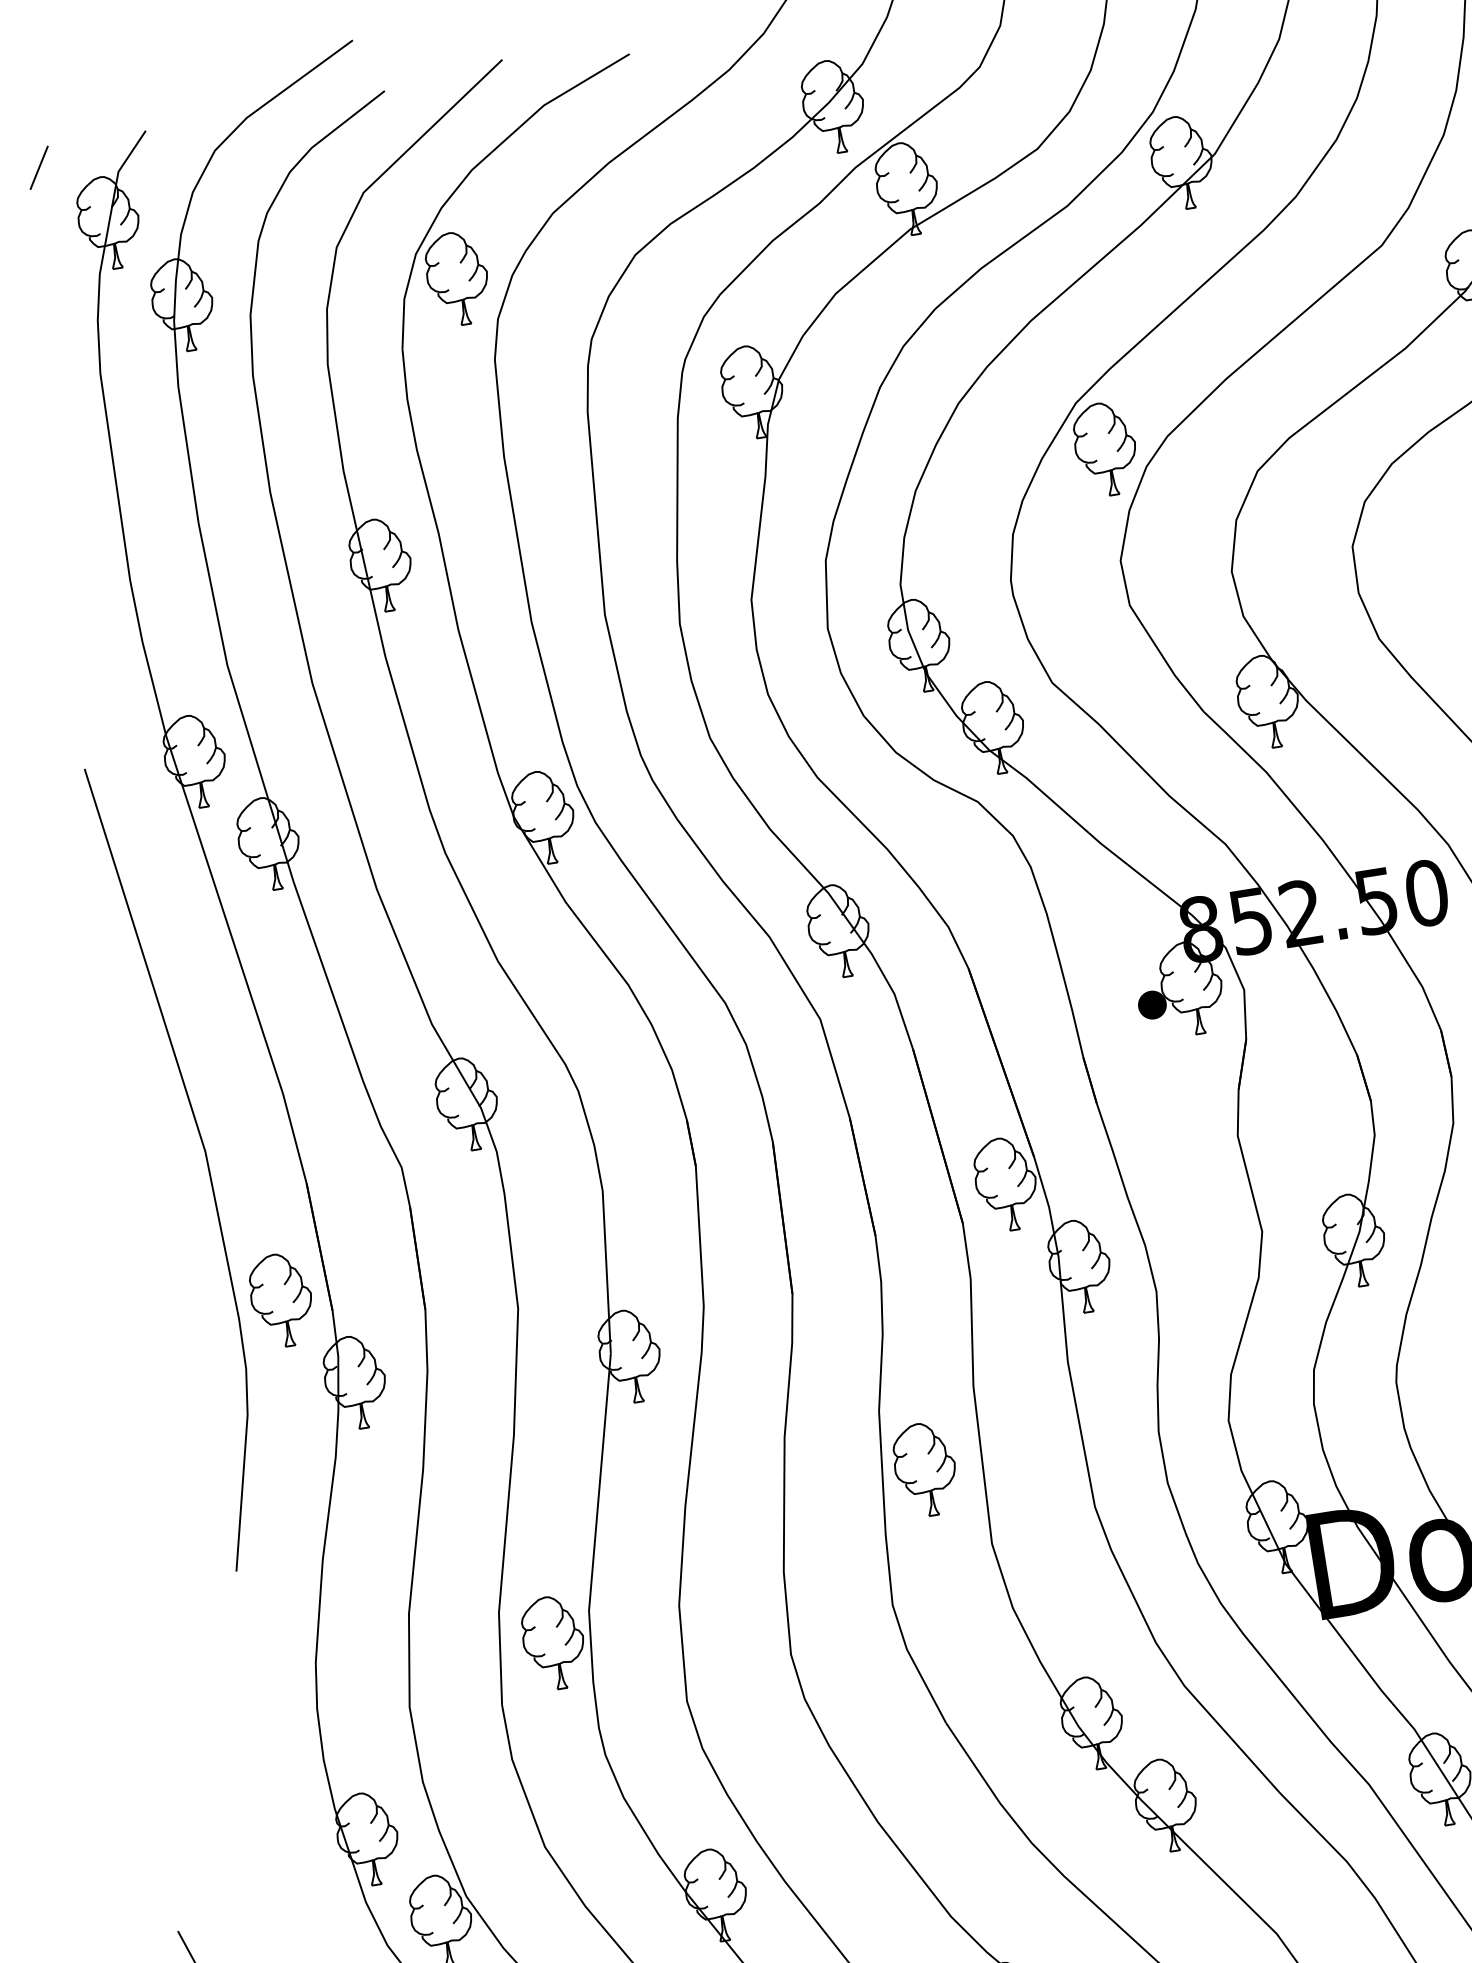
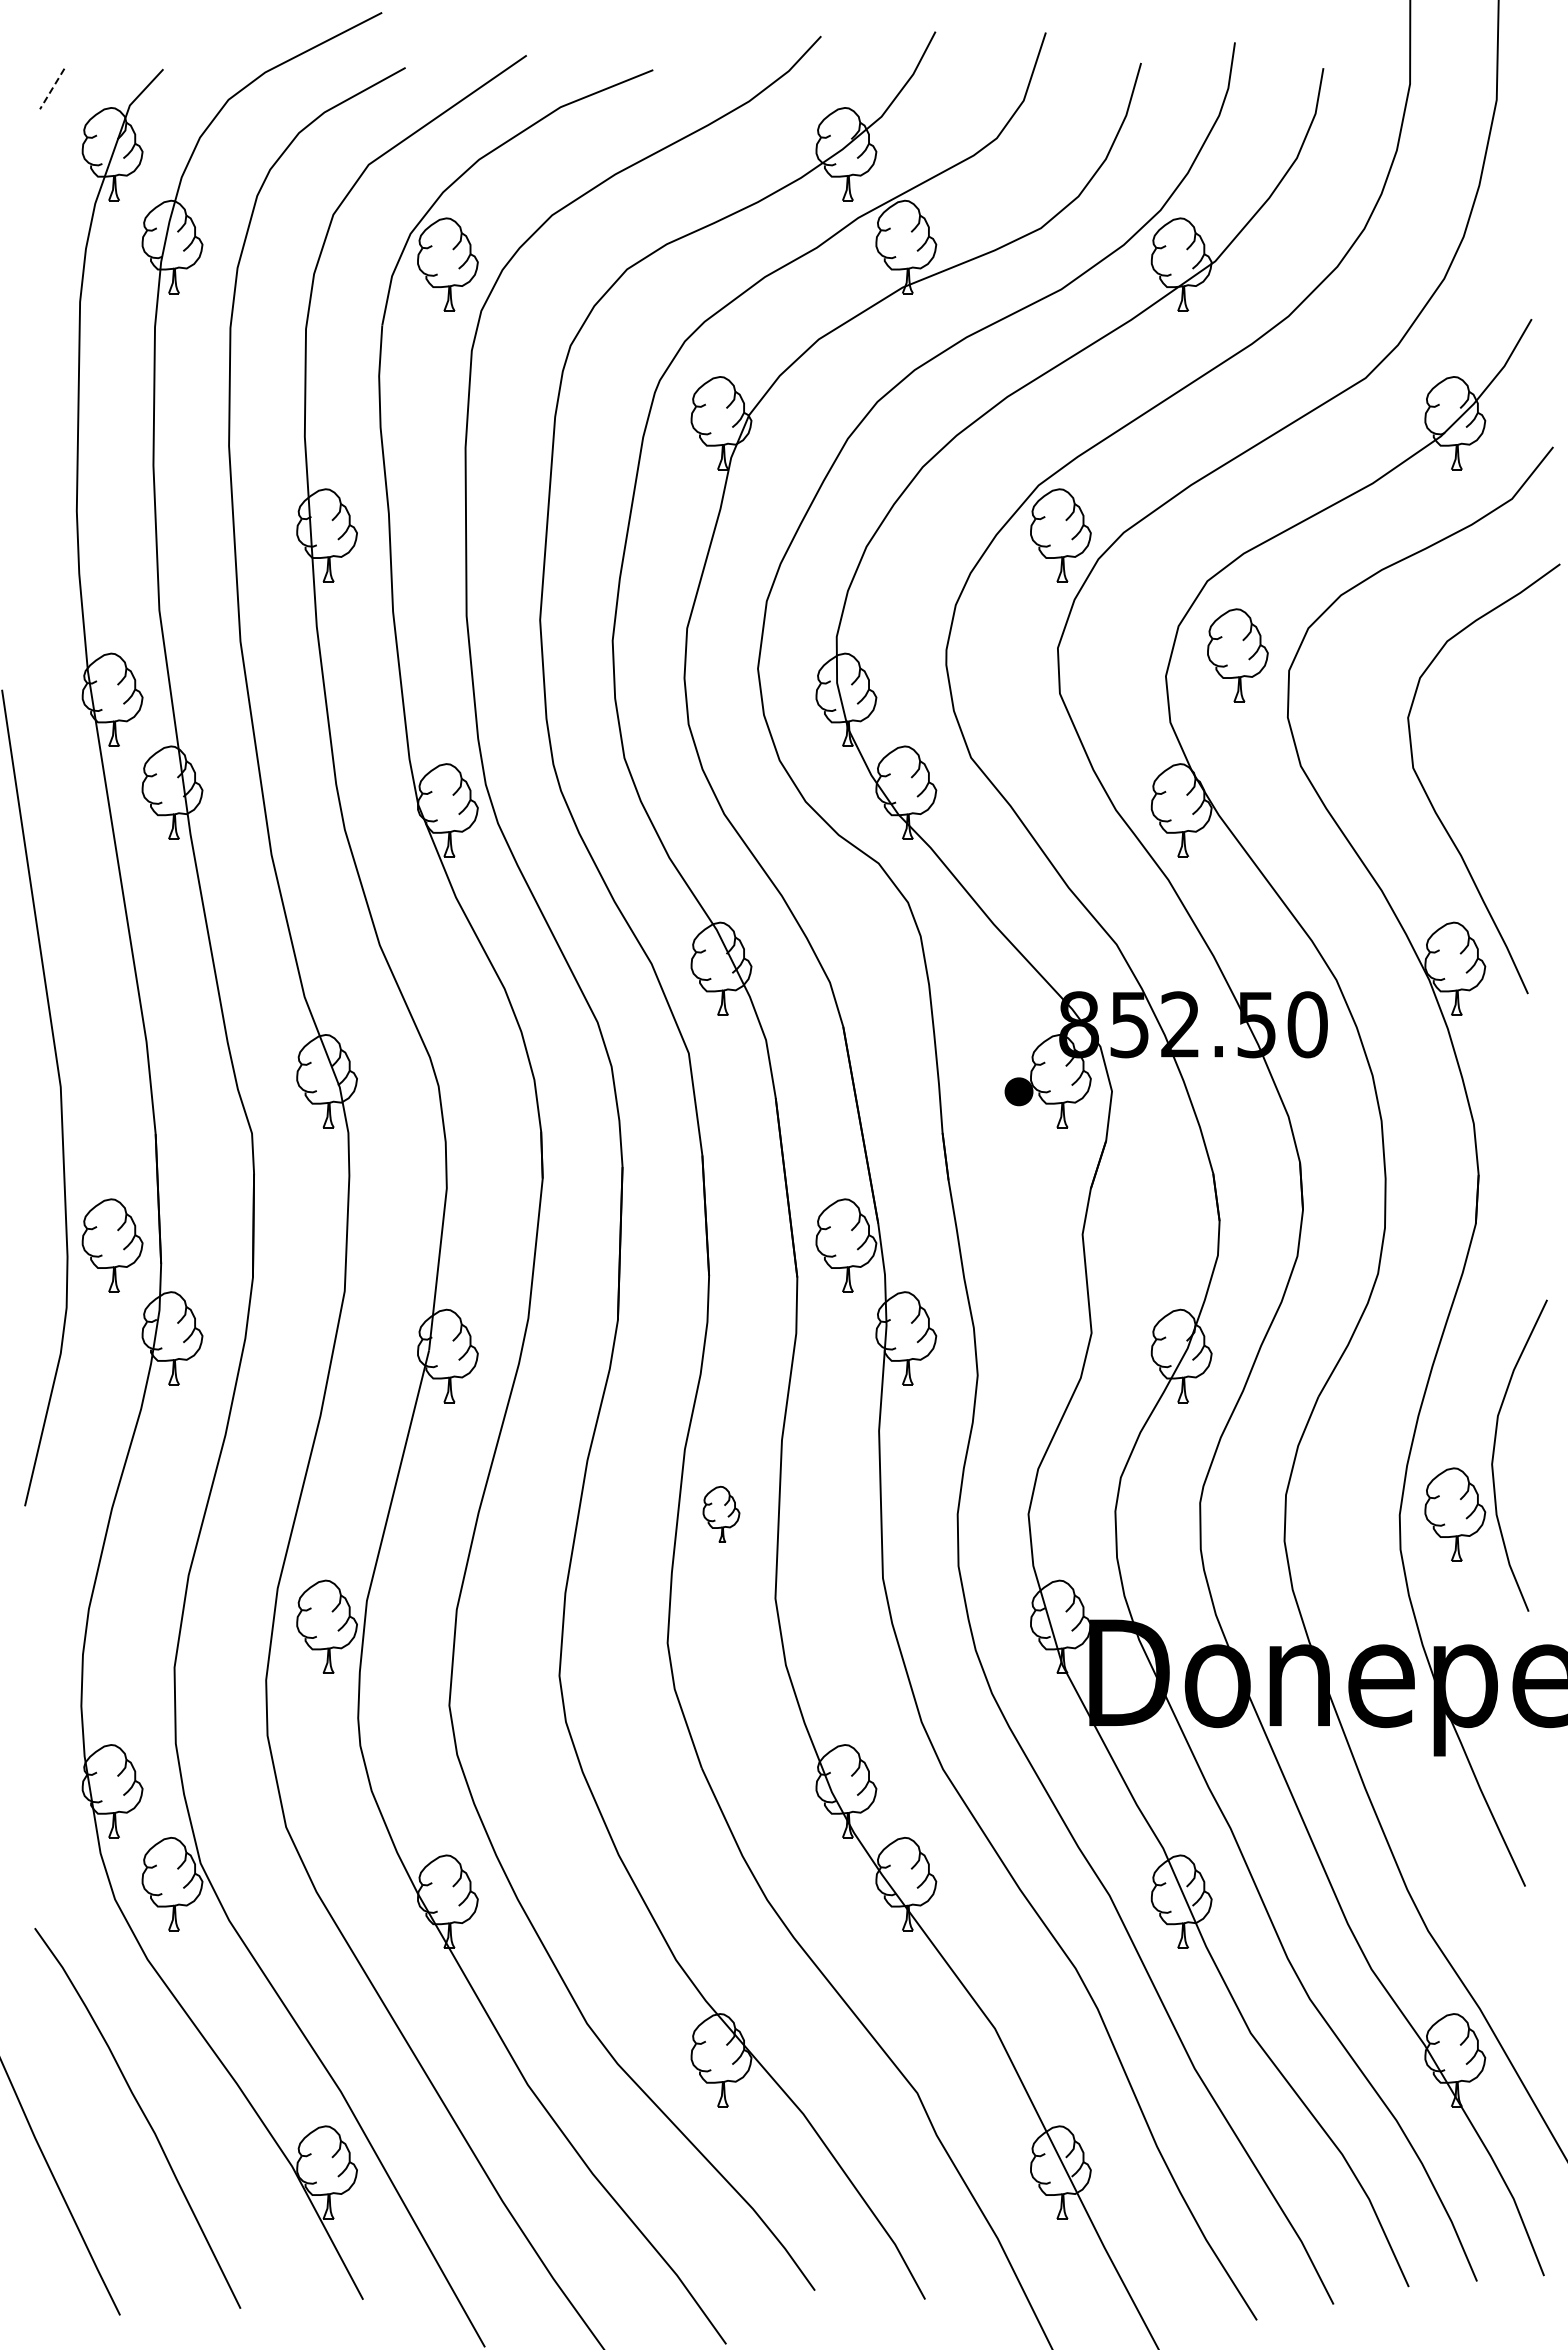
line: (39, 168) -> (52, 89), solid -> dashed
part: (1299, 539) -> (1237, 655), added
part: (925, 1469) -> (721, 1514), size x0.6

